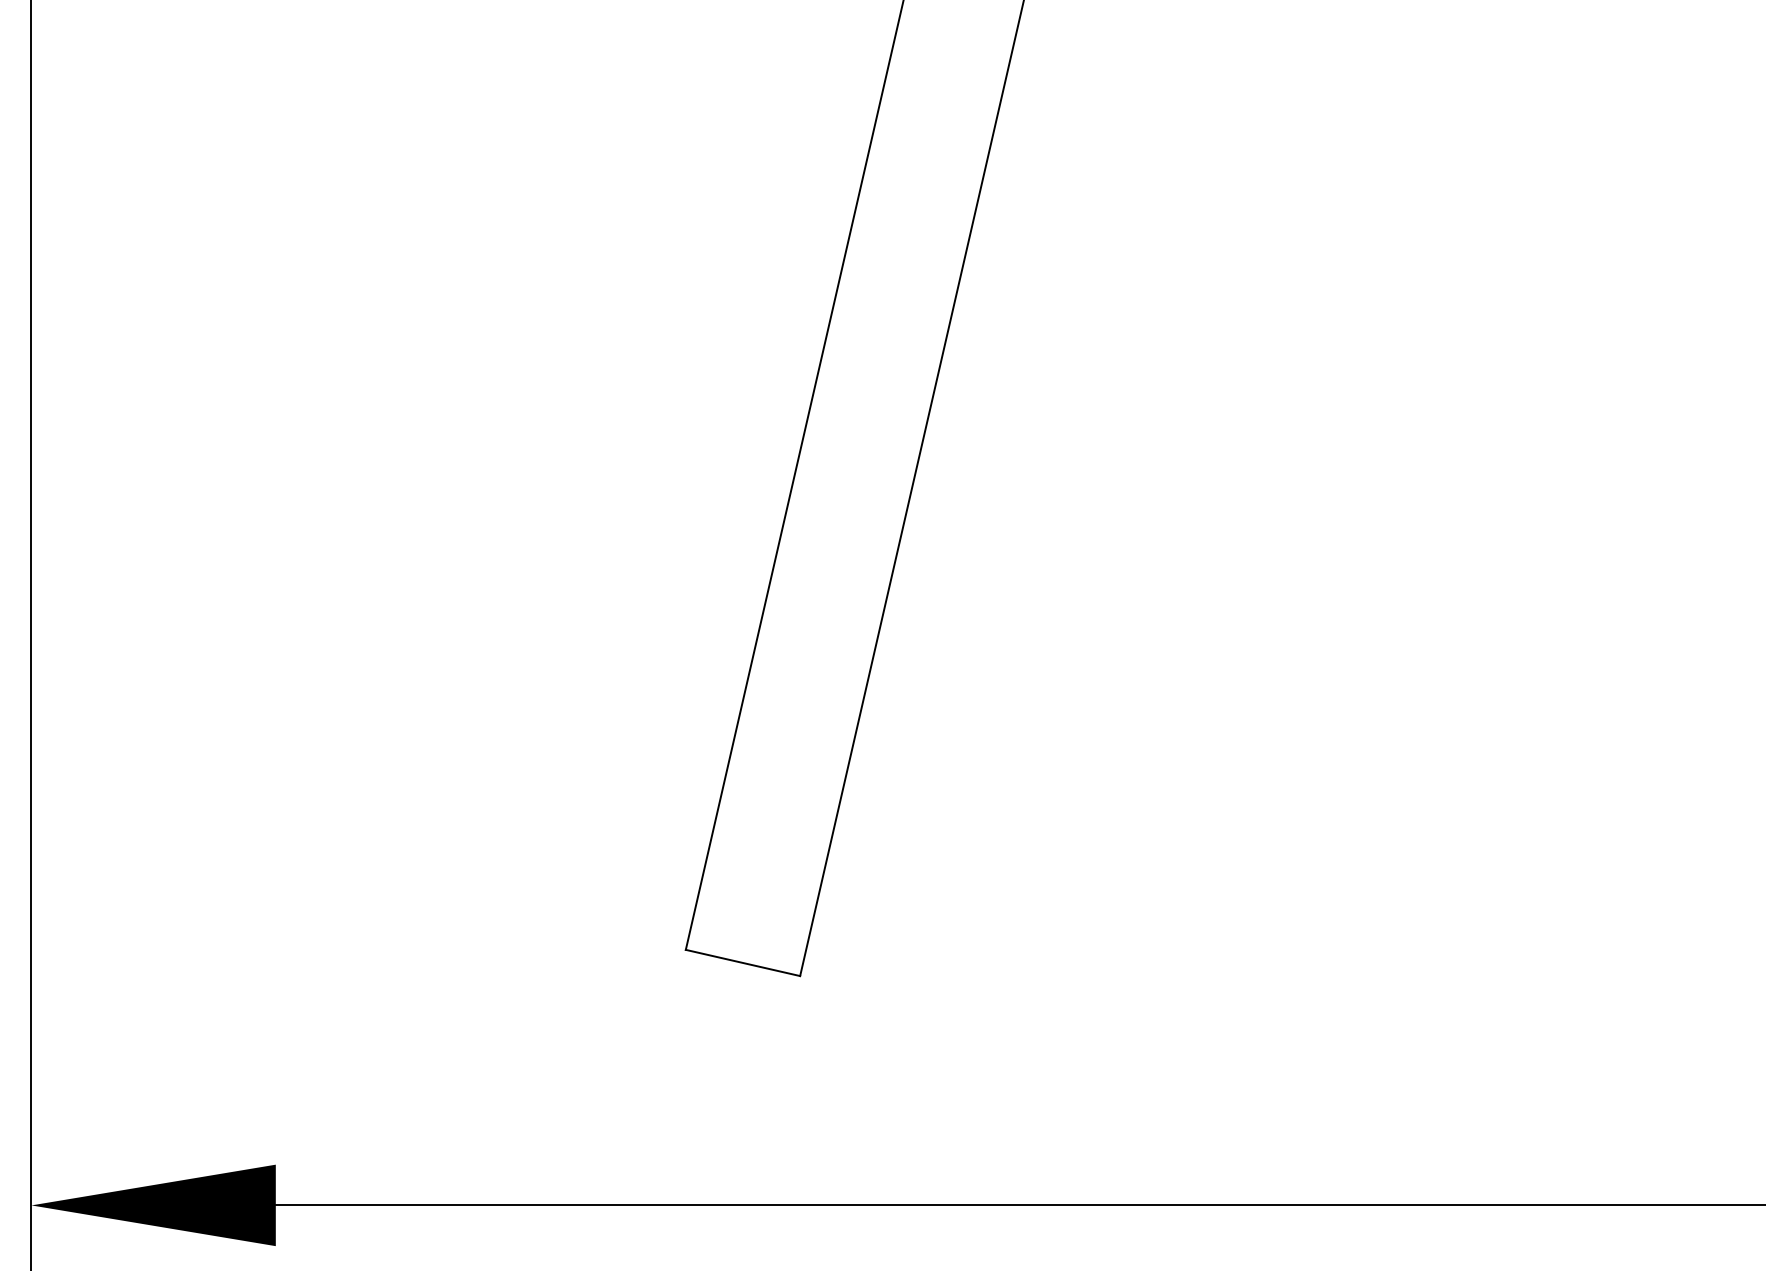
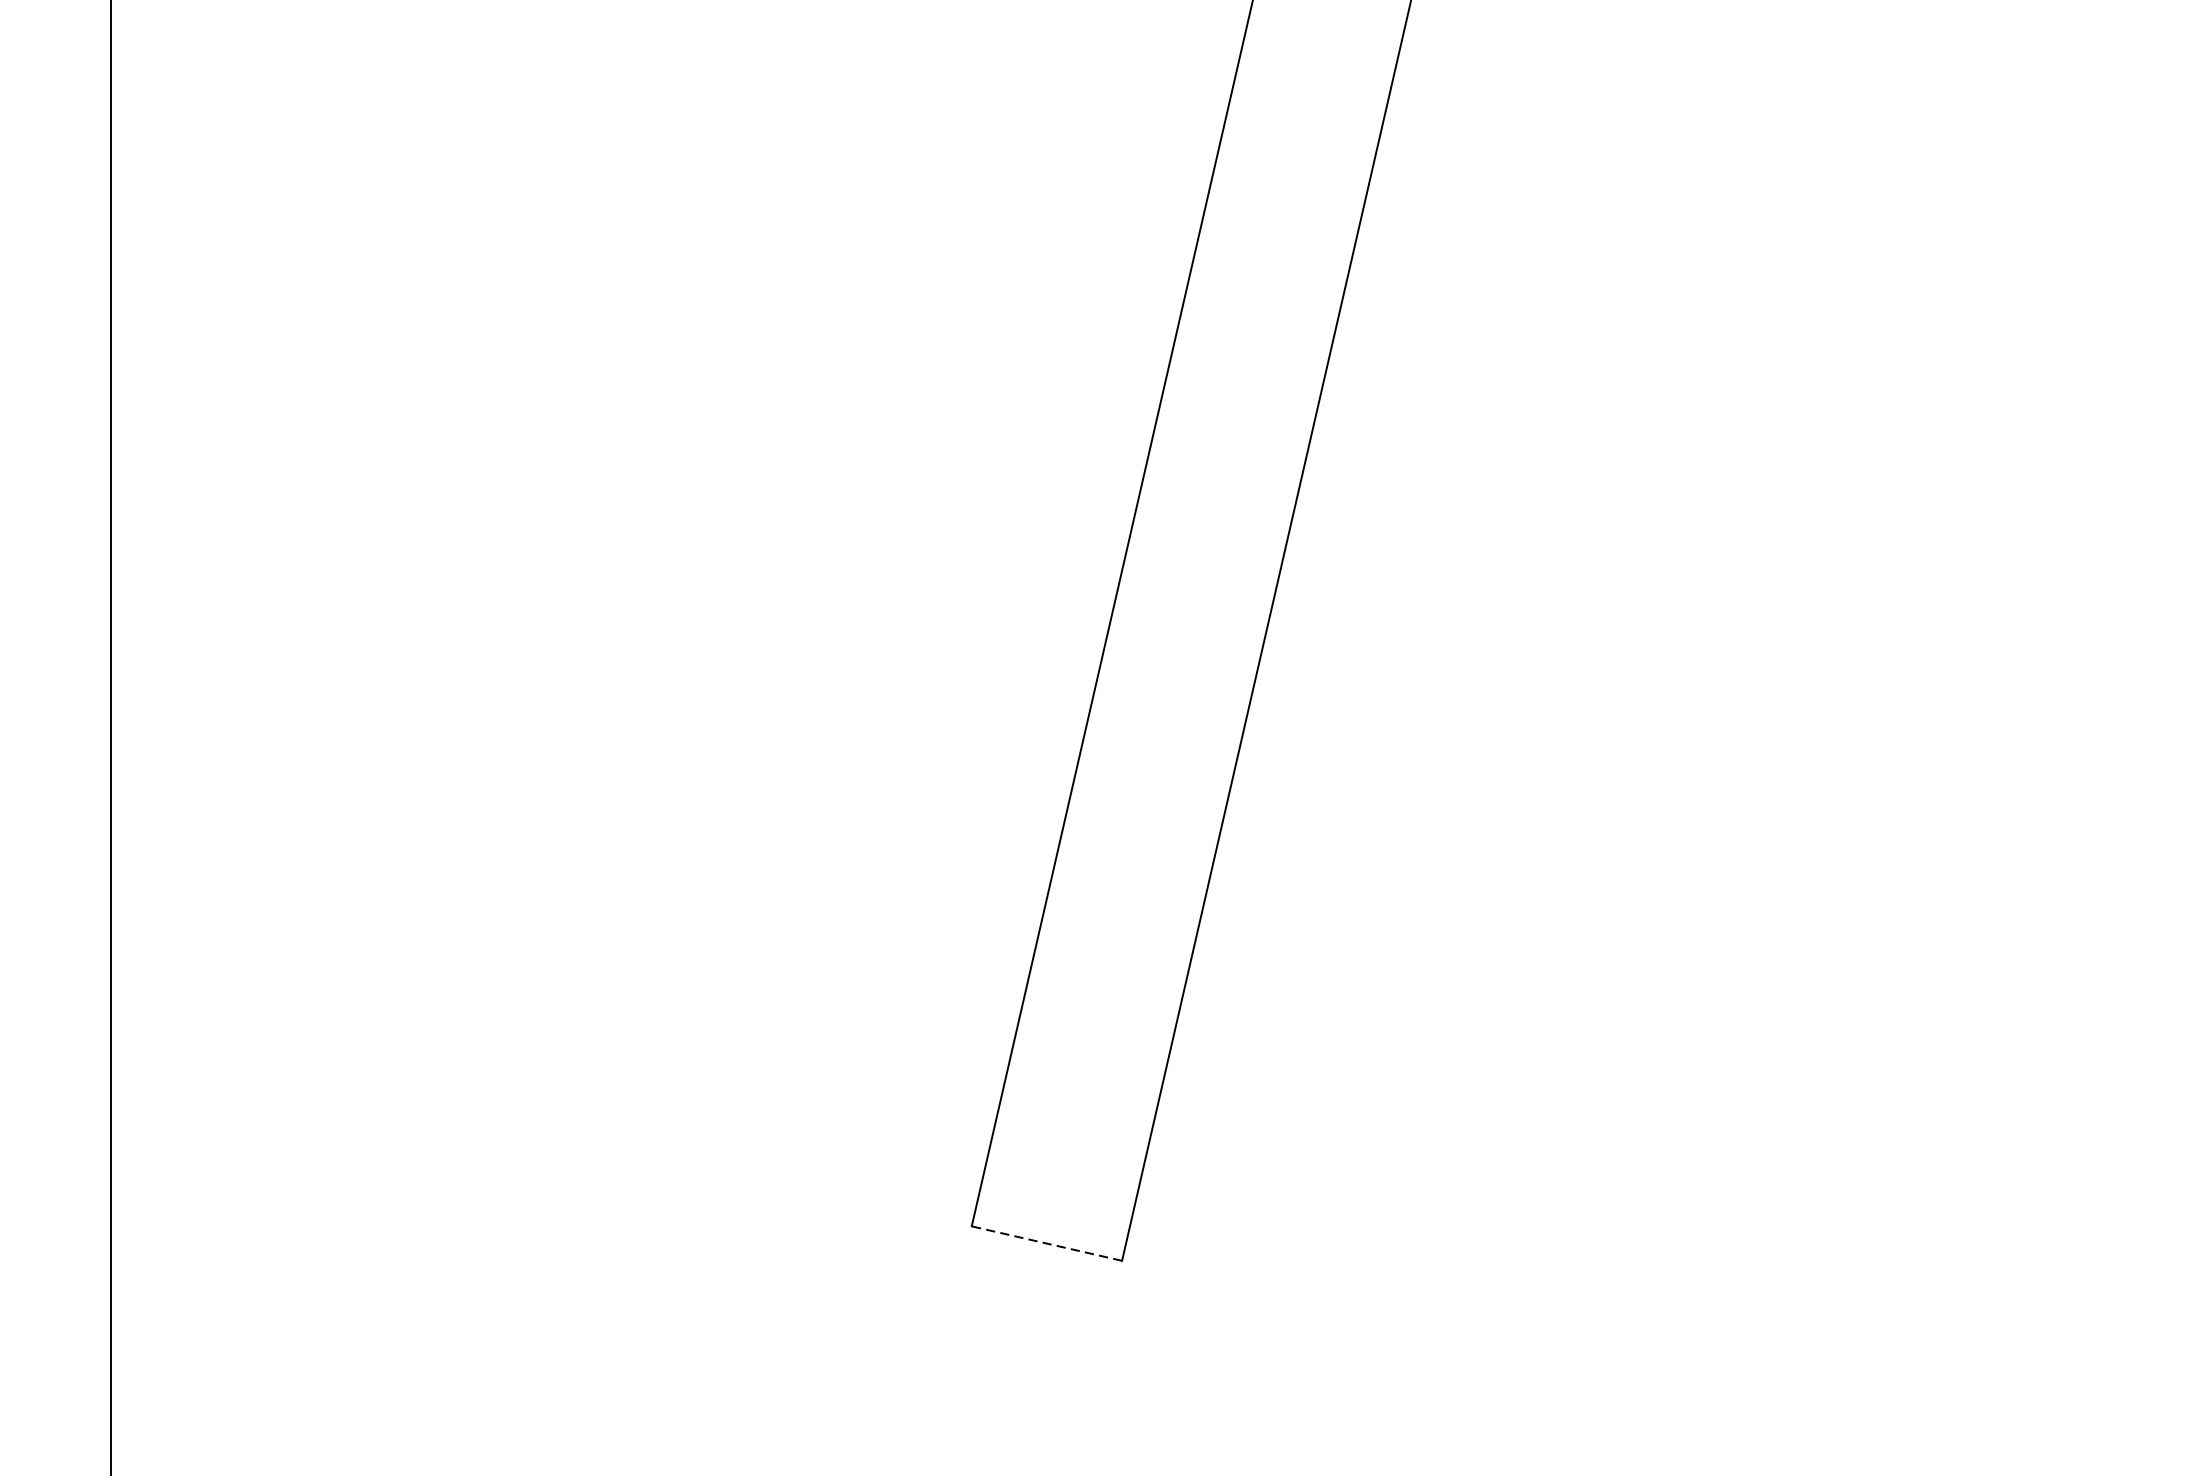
line: (743, 962) -> (1047, 1242), solid -> dashed

